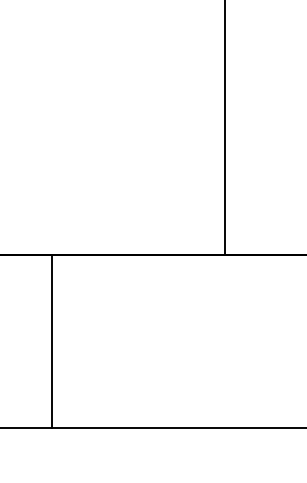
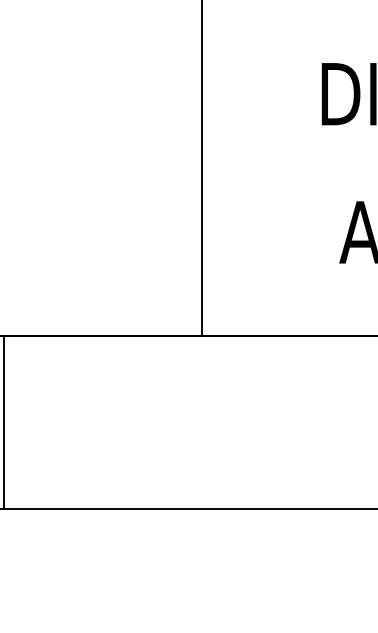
line: (52, 341) -> (4, 422), moved

